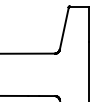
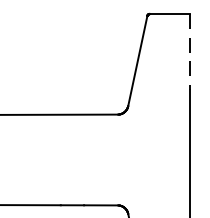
line: (88, 24) -> (189, 52), solid -> dashed

